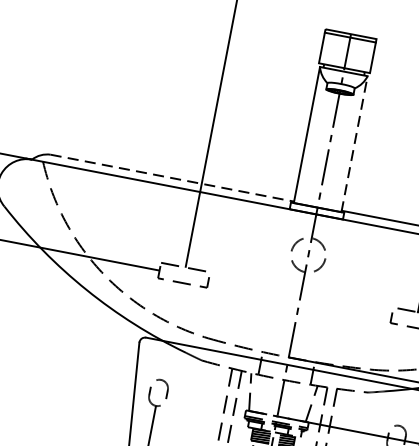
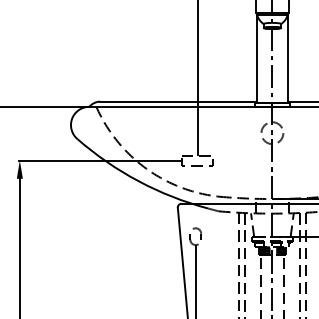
line: (354, 143) -> (287, 58), dashed -> solid
line: (173, 178) -> (179, 101), dashed -> solid

